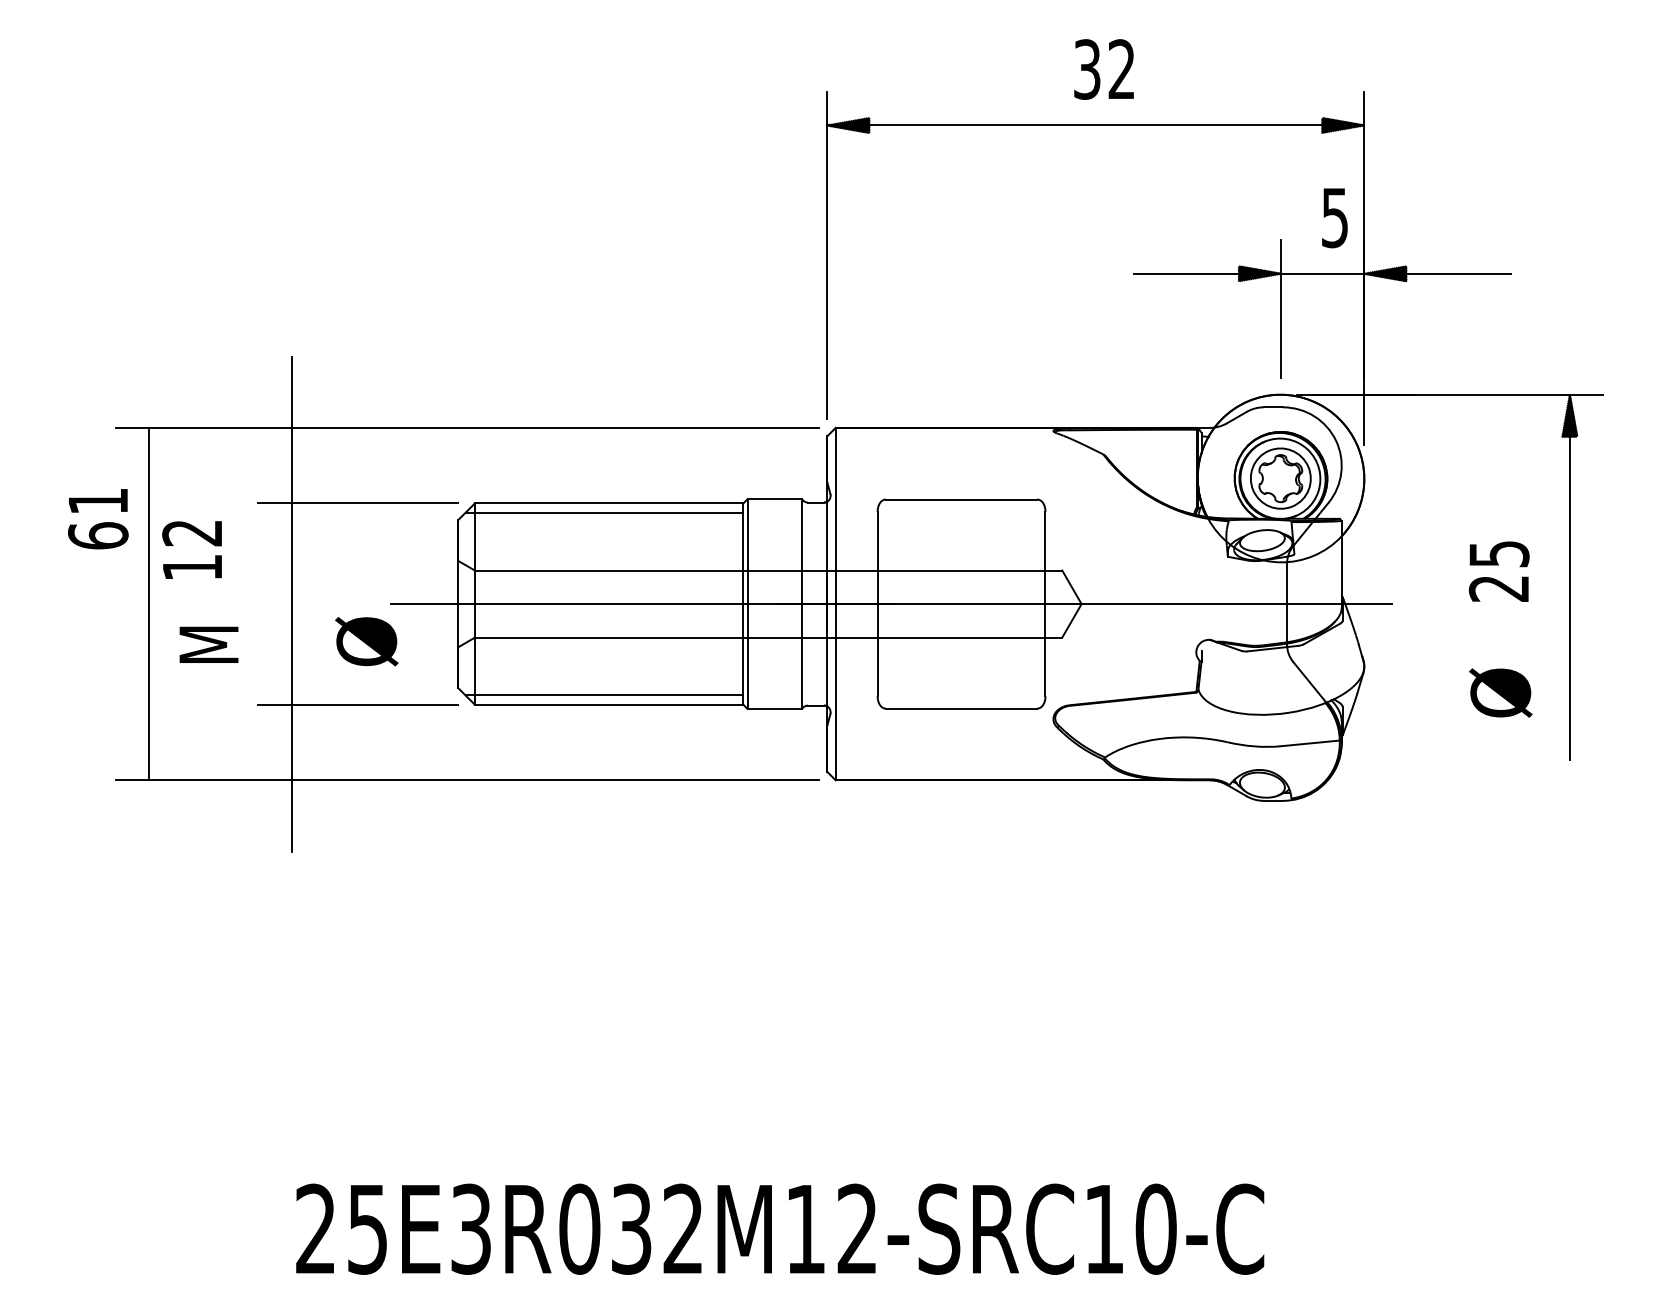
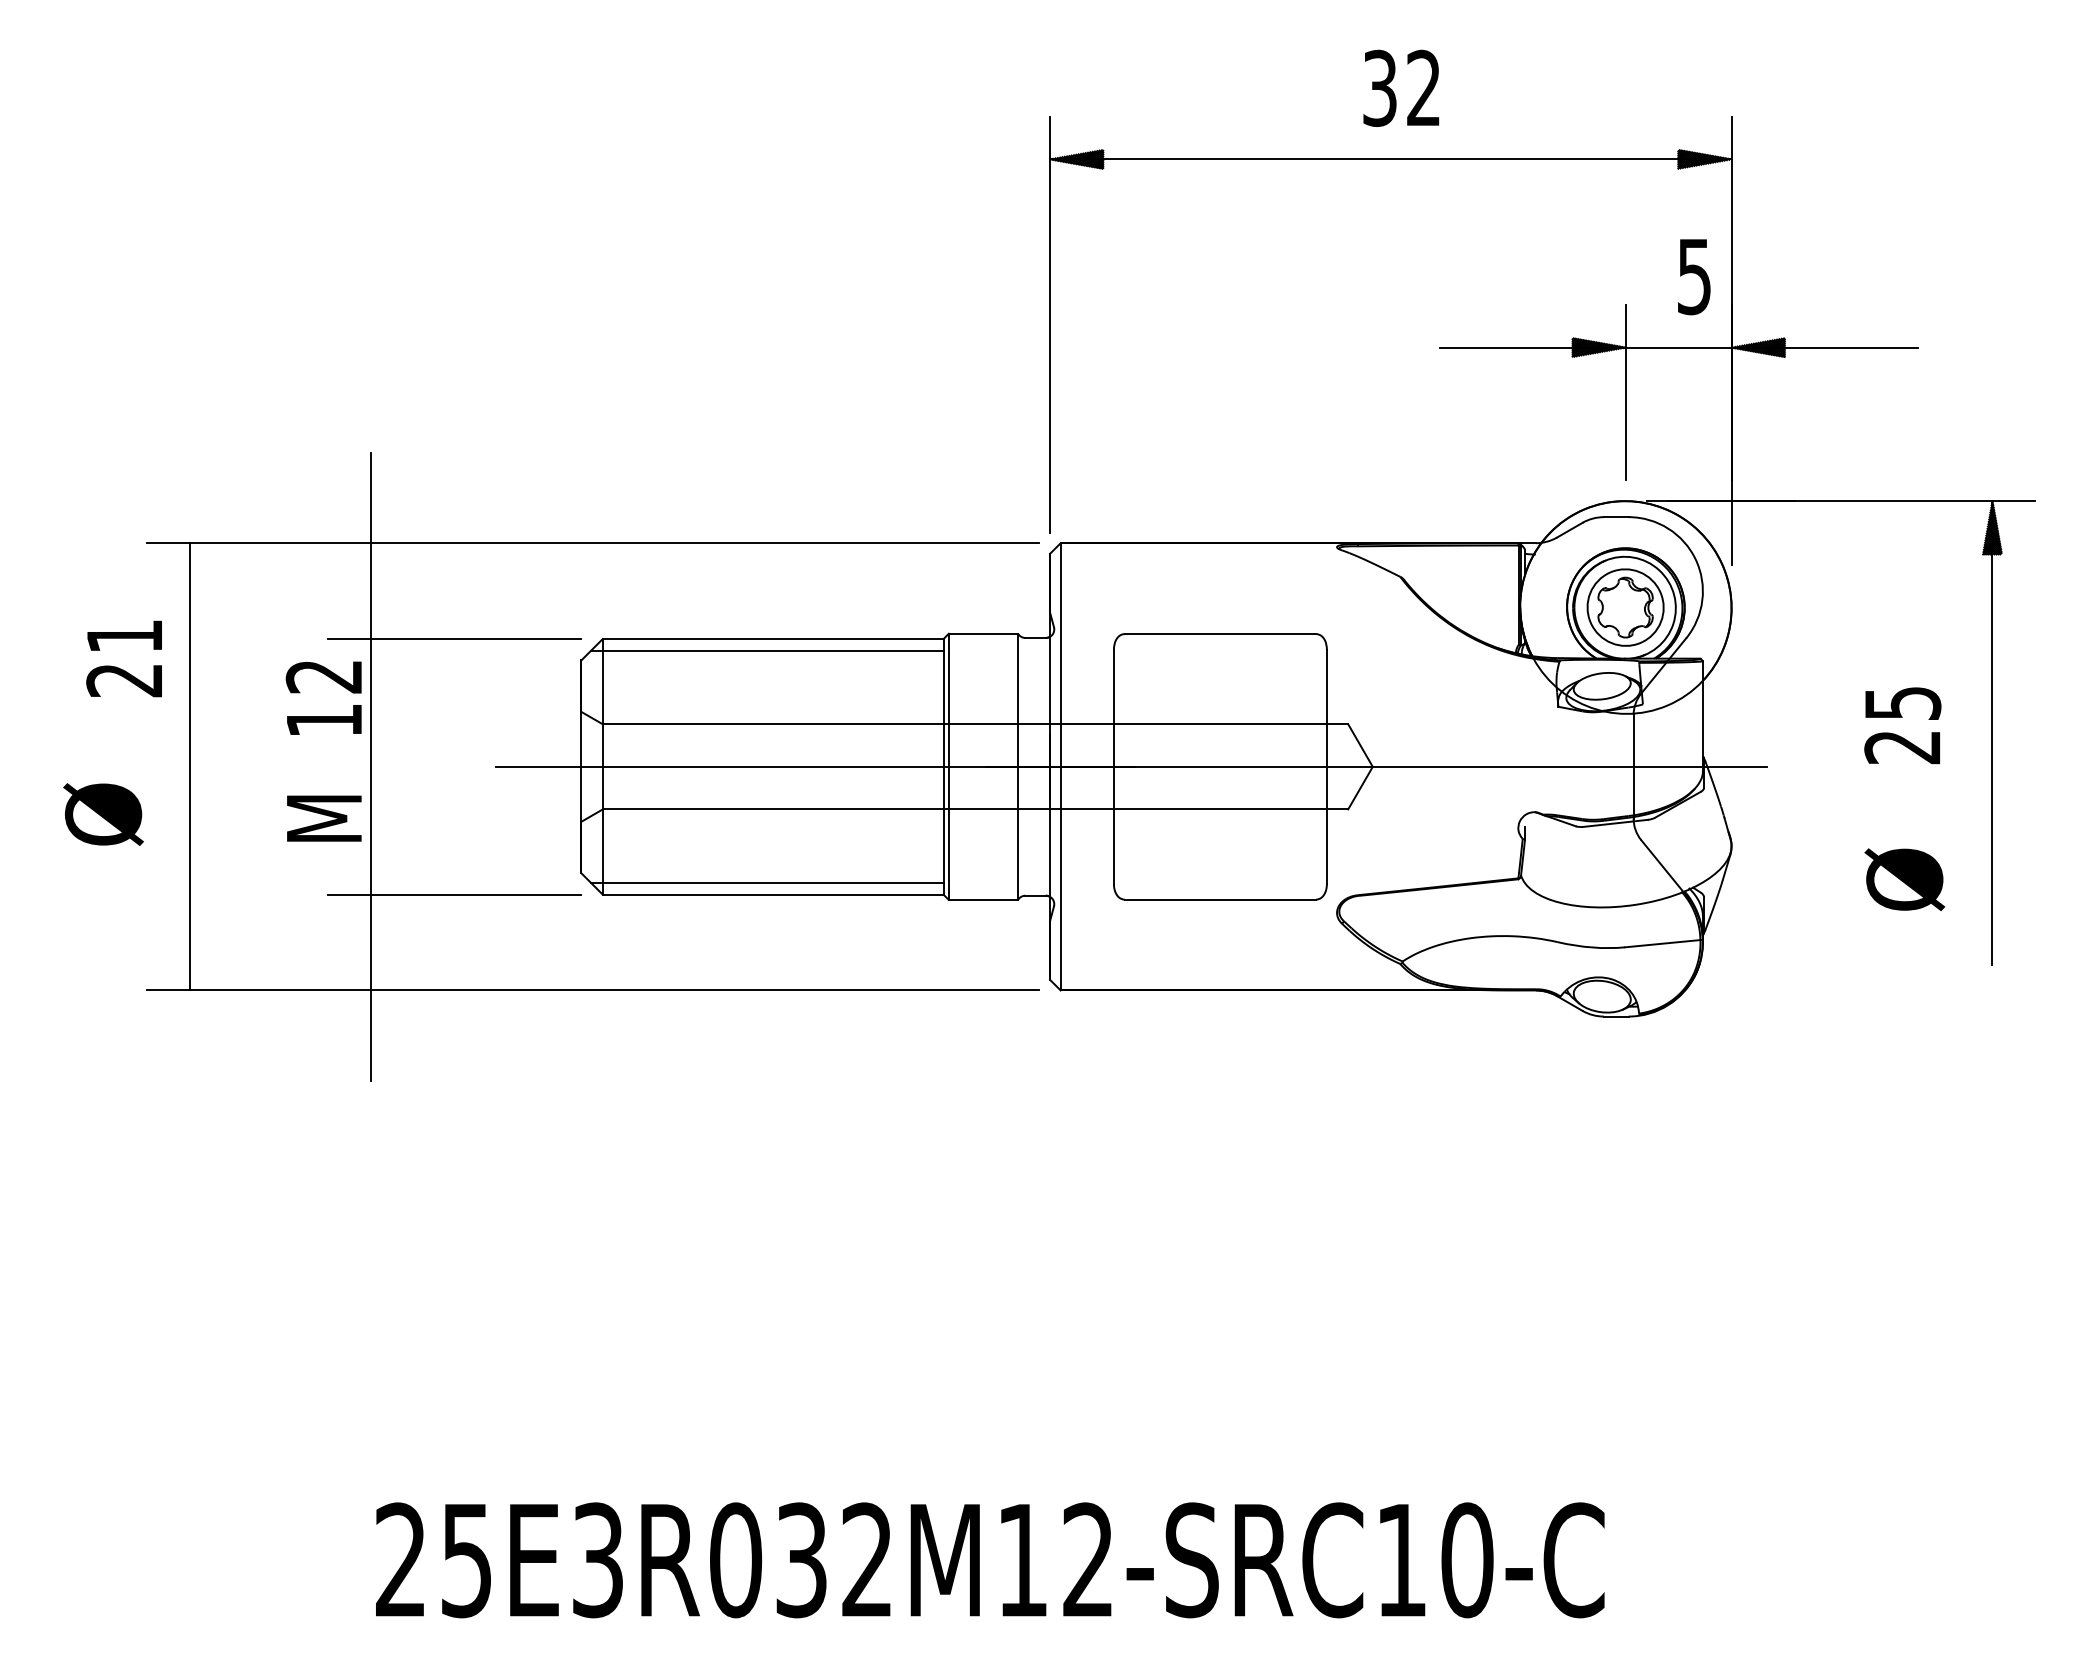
text: (98, 535) -> (124, 679), 61 -> 21
text: (191, 549) -> (323, 697), moved
text: (366, 641) -> (103, 814), moved
text: (209, 644) -> (324, 818), moved

